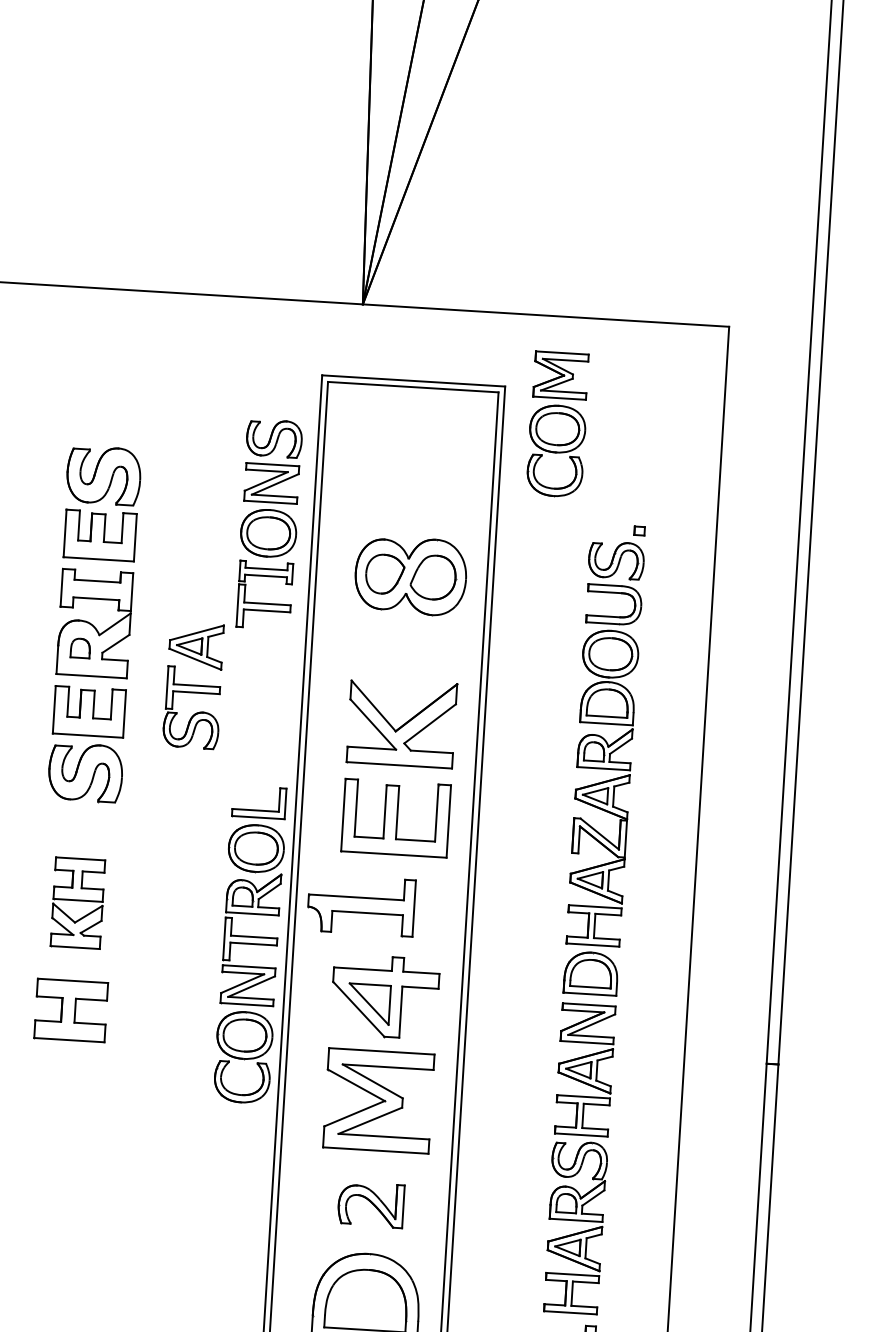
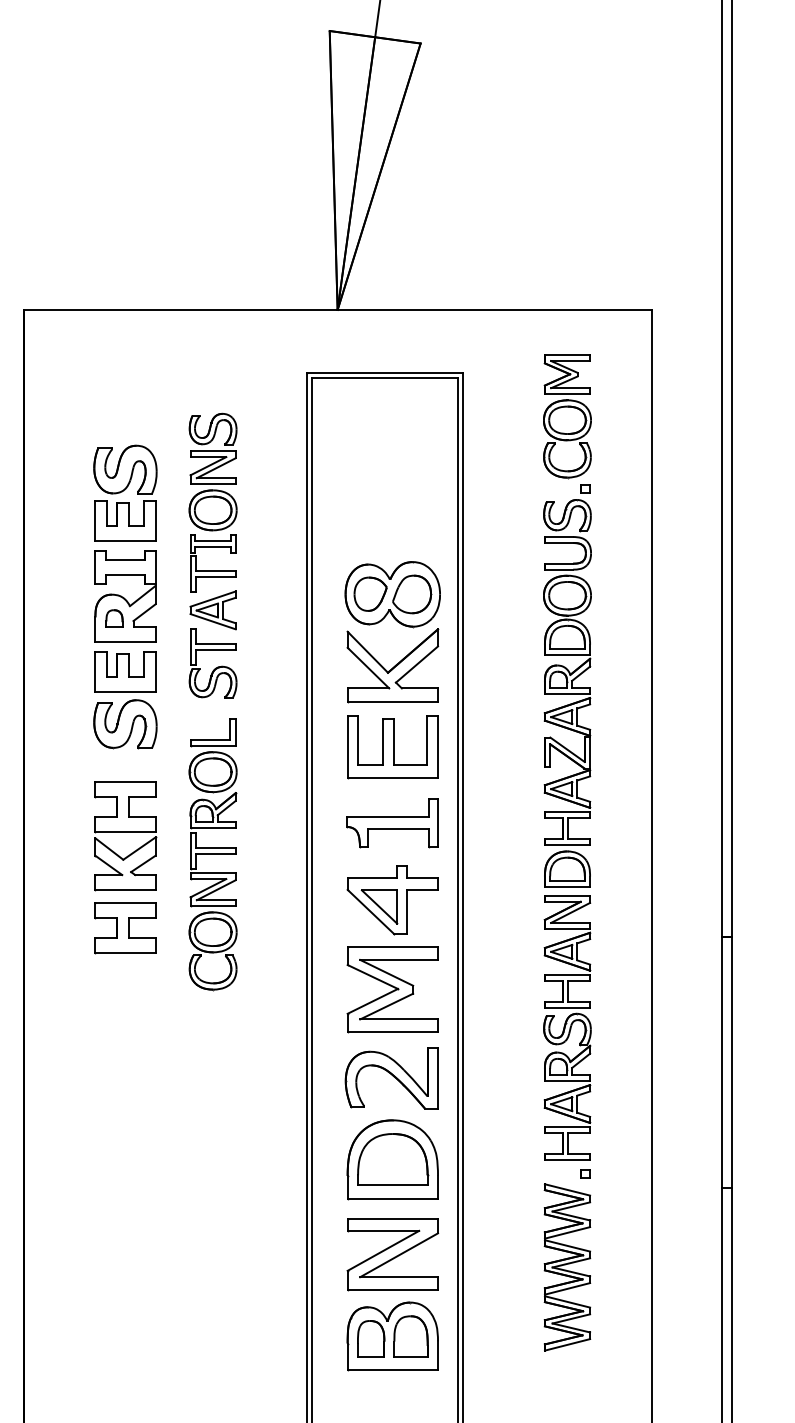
part: (557, 424) -> (567, 416), moved
part: (268, 524) -> (212, 502), moved
part: (410, 576) -> (392, 594), moved
part: (77, 903) -> (125, 836), size x1.43
part: (361, 905) -> (392, 823), moved
part: (249, 944) -> (212, 854), moved
part: (370, 1205) -> (391, 1078), size x1.67

